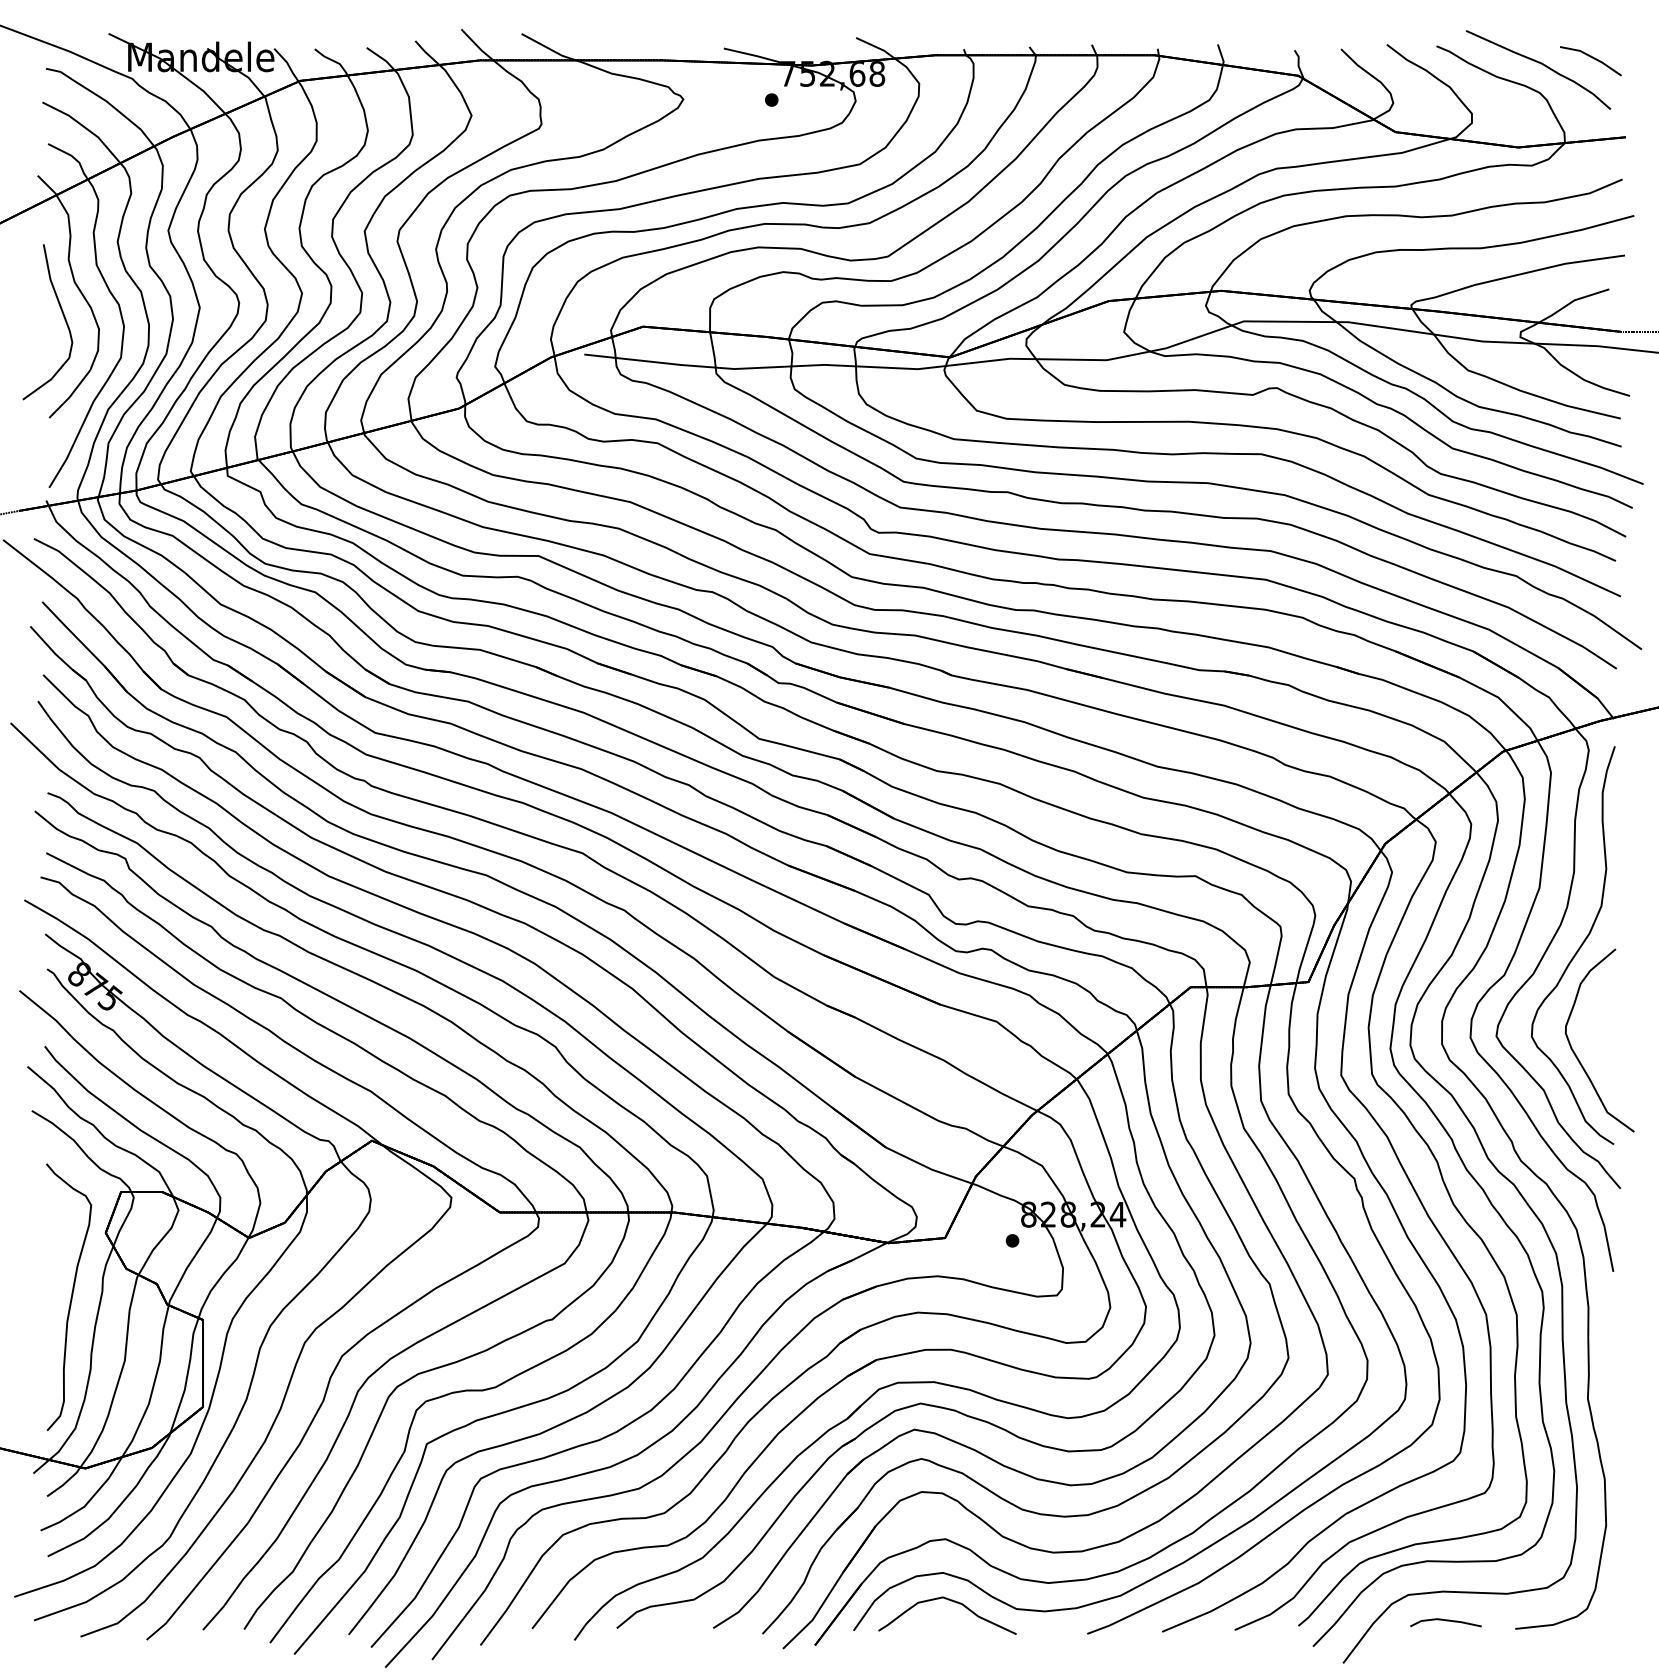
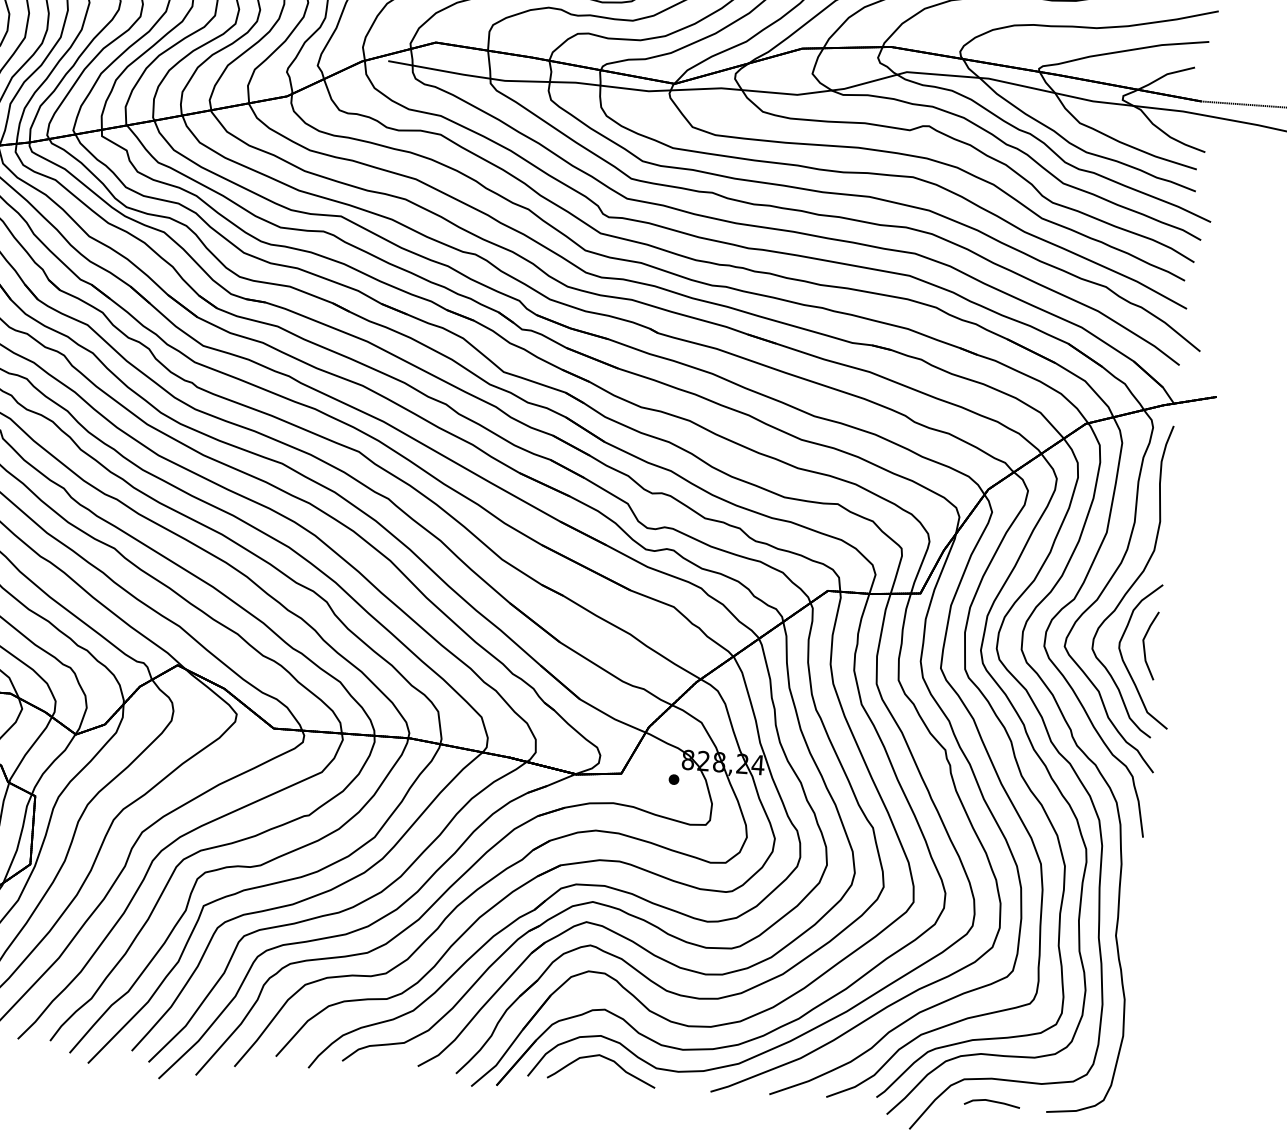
part: (1603, 1027) -> (1149, 645), added

